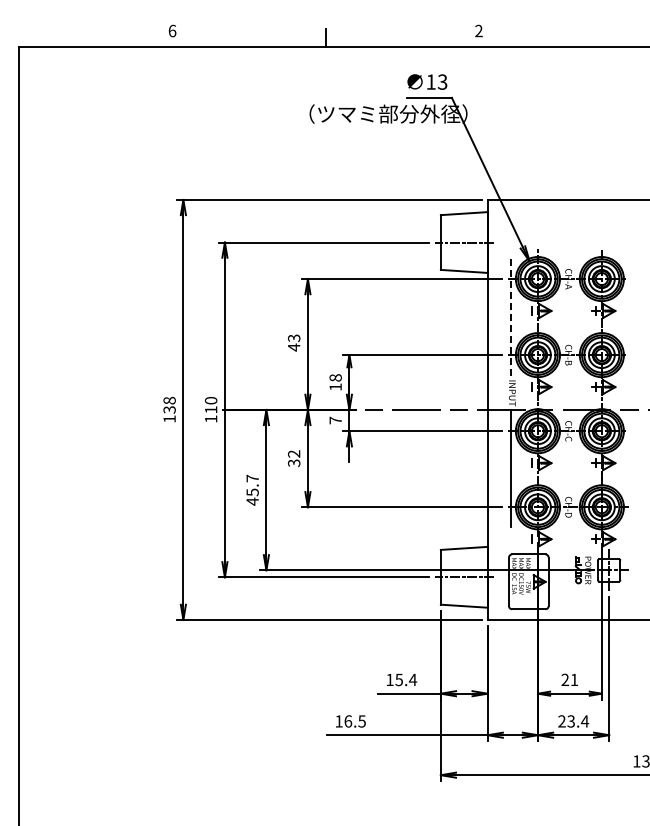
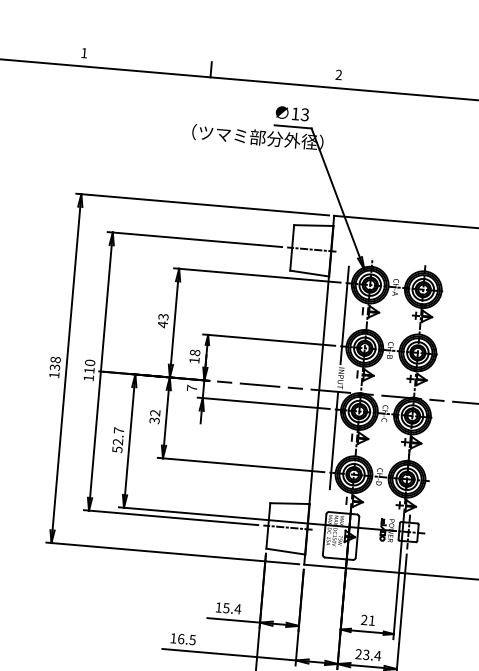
text: (172, 30) -> (84, 52), 6 -> 1
line: (510, 317) -> (344, 315), dashed -> solid
text: (252, 496) -> (117, 445), 45.7 -> 52.7

